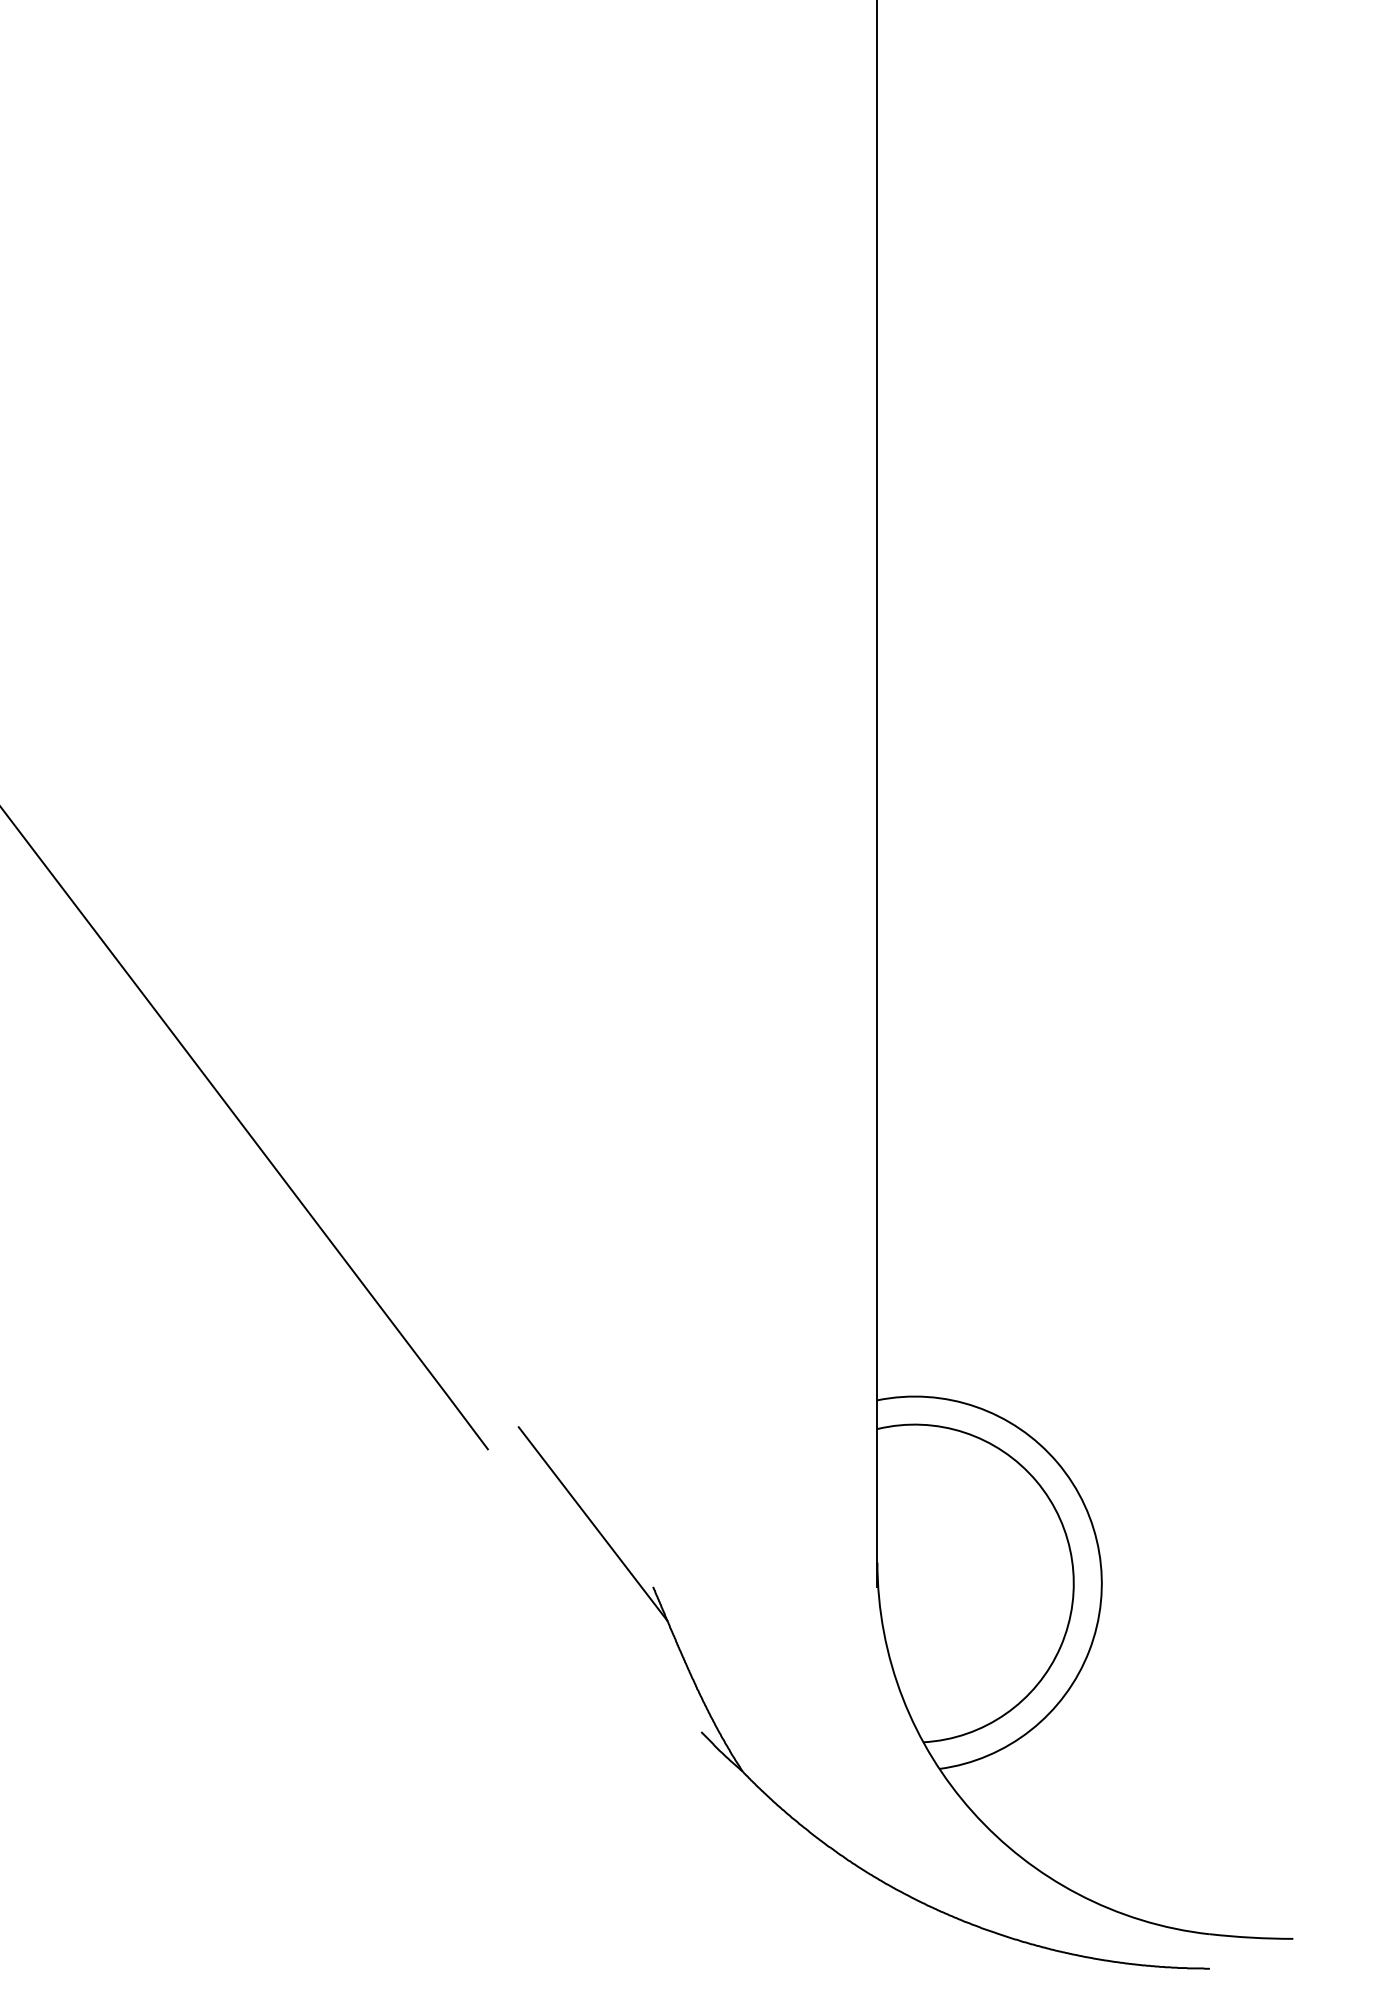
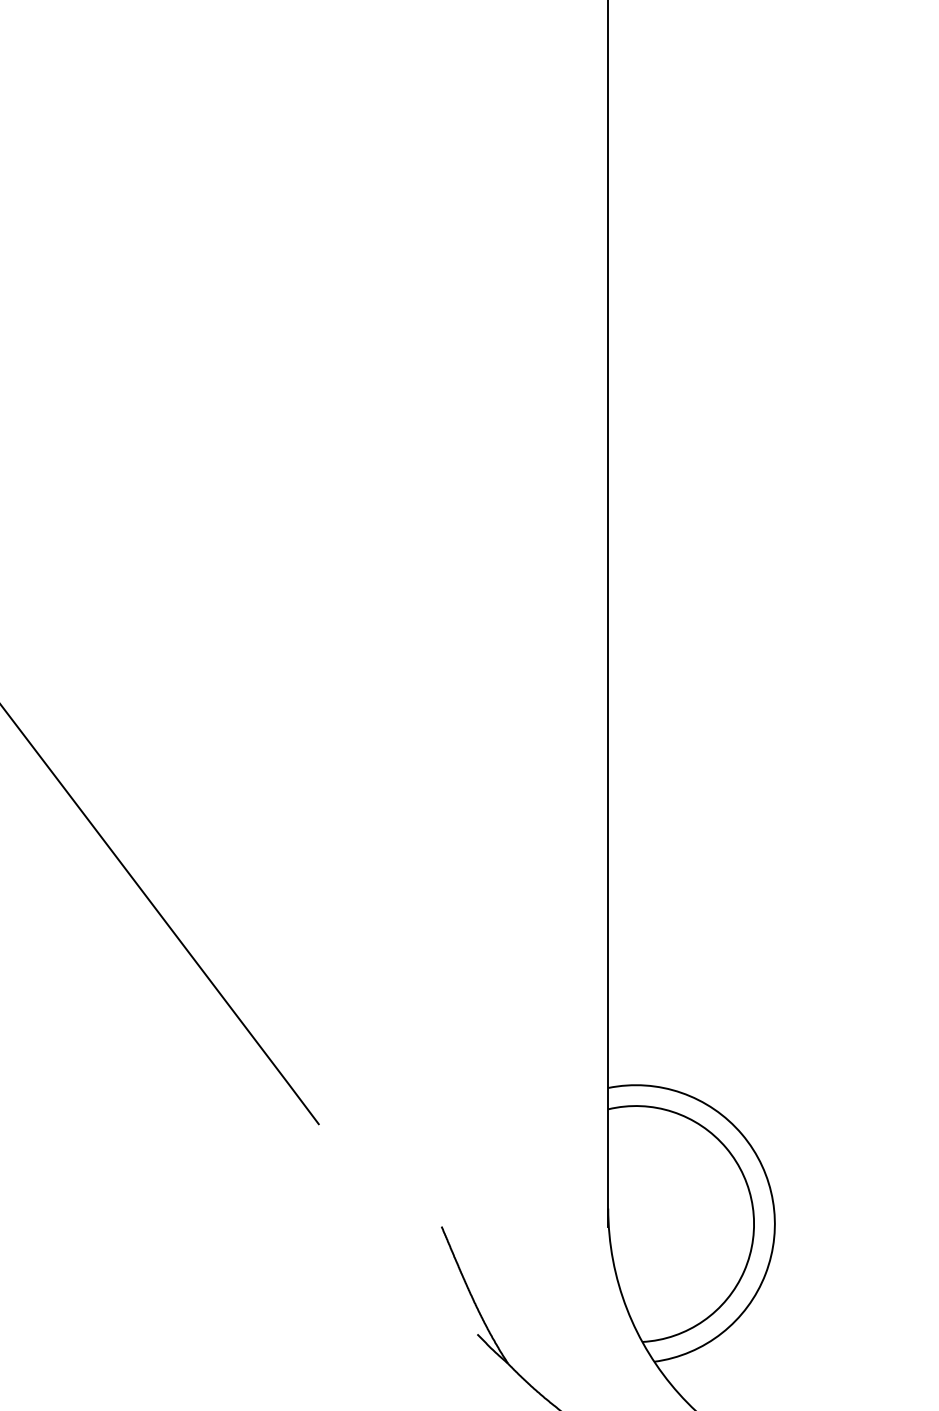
line: (592, 1523) -> (396, 1179), removed

